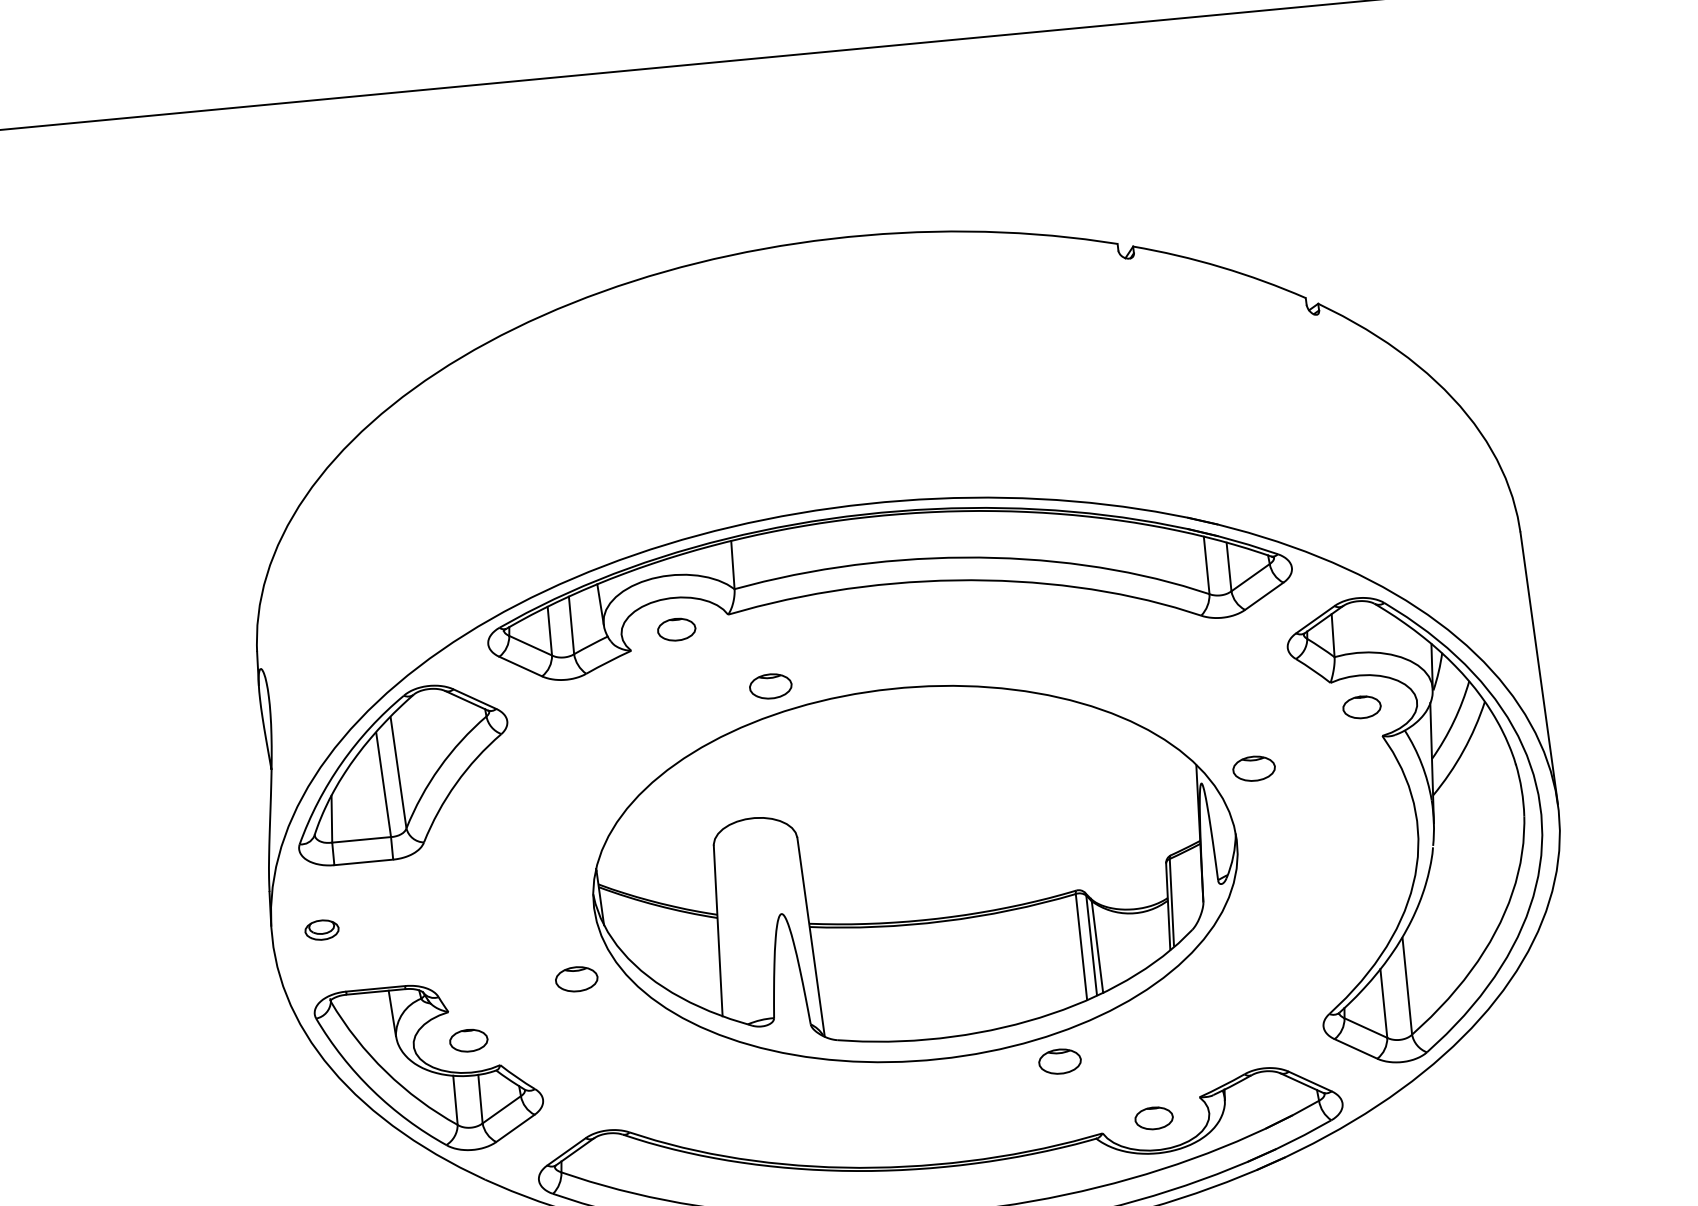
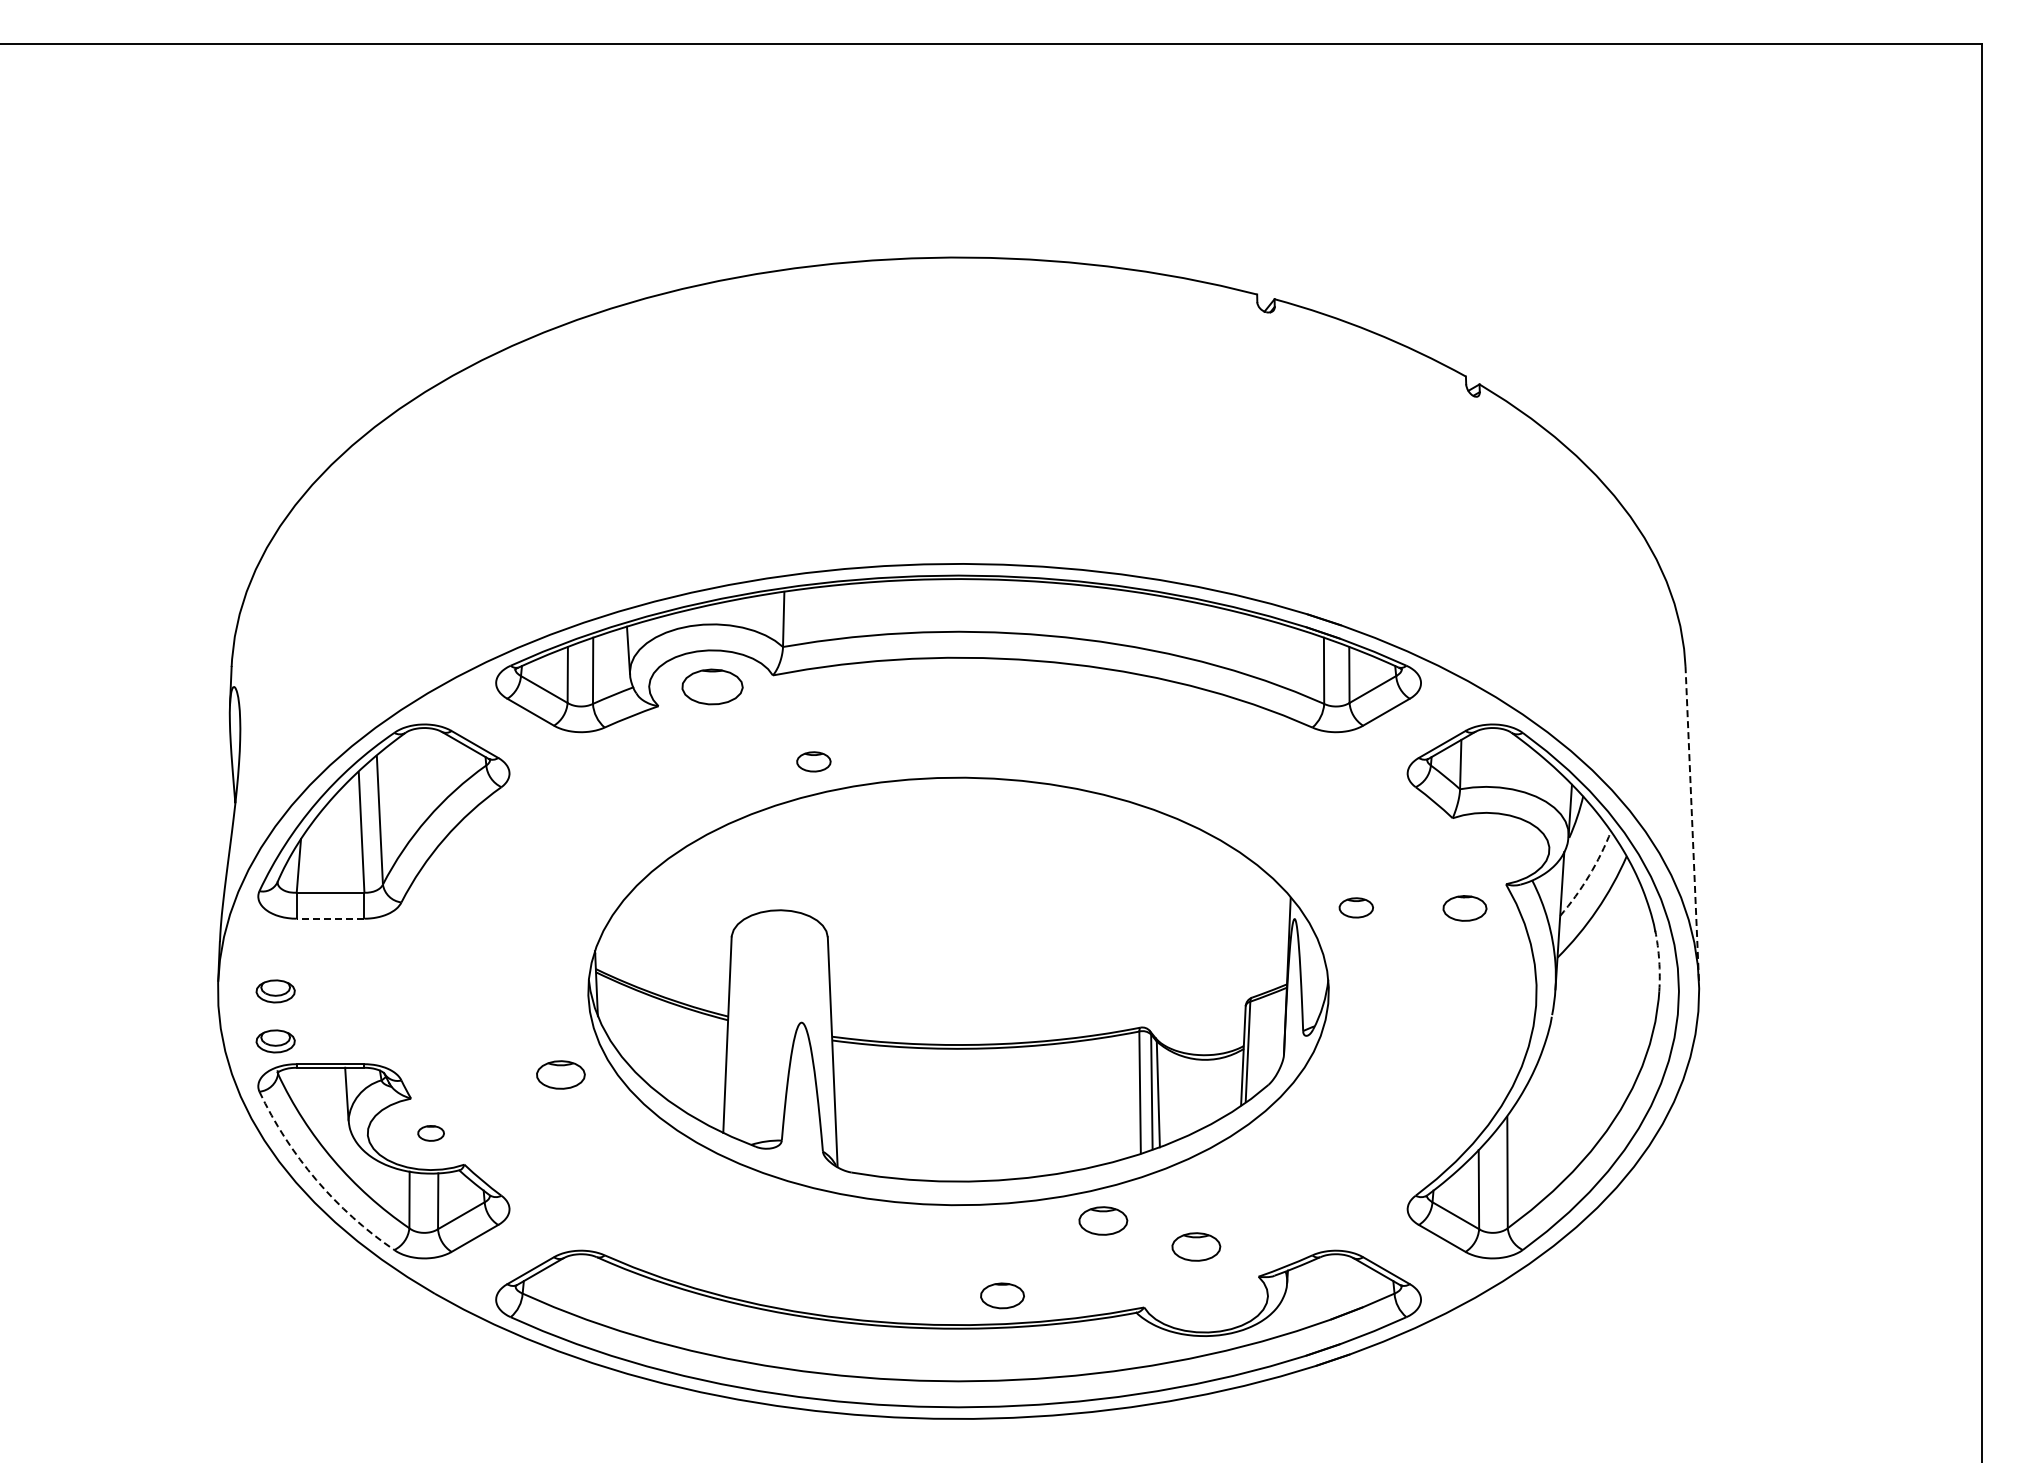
part: (676, 629) -> (712, 686), size x1.4
line: (1539, 667) -> (1692, 823), solid -> dashed
part: (770, 686) -> (813, 761), size x0.7
part: (1361, 707) -> (1464, 908), moved
arc: (1454, 721) -> (1589, 875), solid -> dashed
part: (1254, 768) -> (1356, 907), size x0.7
arc: (1521, 789) -> (1659, 960), solid -> dashed
line: (363, 862) -> (330, 918), solid -> dashed
part: (325, 973) -> (275, 1041), added
part: (468, 1040) -> (430, 1133), size x0.6
part: (1143, 1076) -> (1196, 1246), added
arc: (372, 1090) -> (316, 1179), solid -> dashed
part: (1154, 1118) -> (1002, 1295), moved

